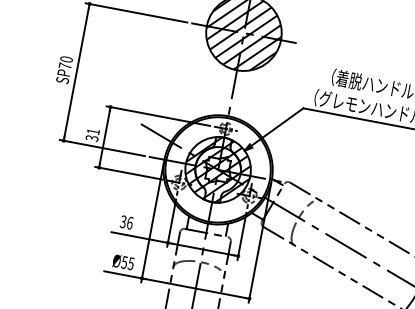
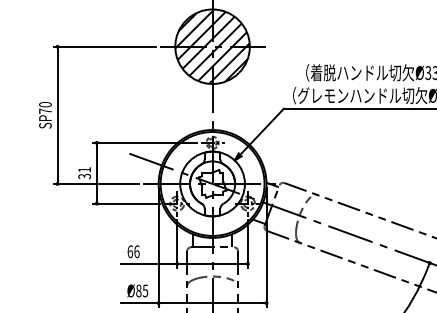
hatch: (218, 169) -> (212, 183), removed
text: (123, 221) -> (130, 251), 36 -> 66
text: (124, 262) -> (138, 290), Ø55 -> Ø85

